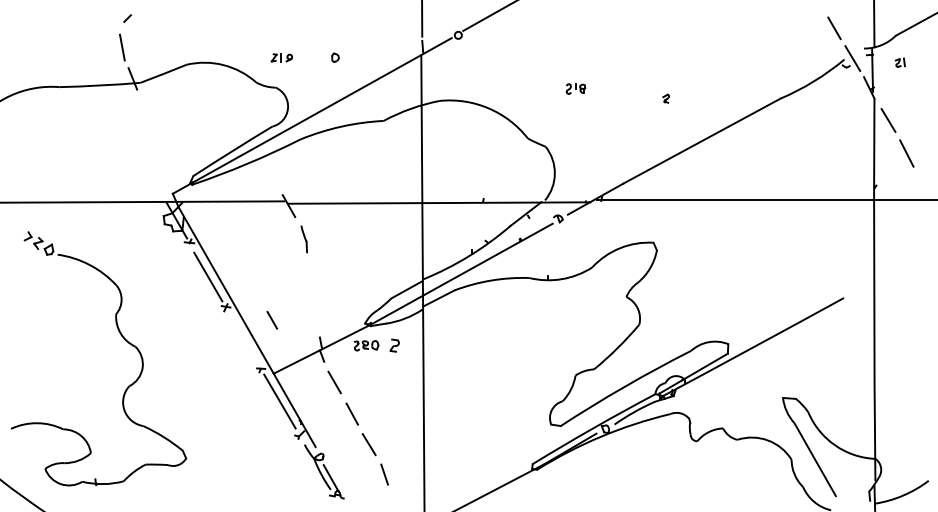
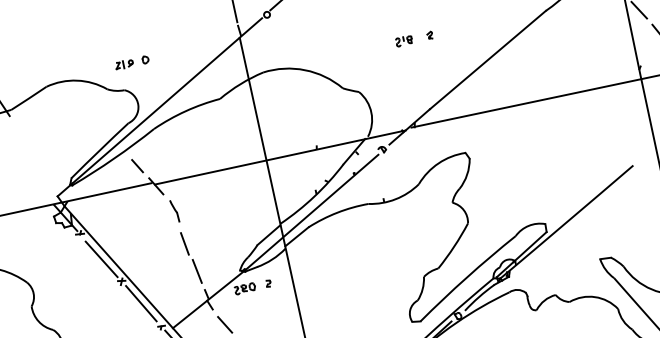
part: (335, 57) -> (145, 59), moved
part: (575, 88) -> (403, 40), moved
part: (665, 98) -> (429, 35), moved
line: (307, 279) -> (184, 244), added
line: (315, 313) -> (197, 270), added
line: (272, 319) -> (137, 165), moved
line: (242, 337) -> (140, 303), added
part: (394, 345) -> (268, 283), size x0.62

